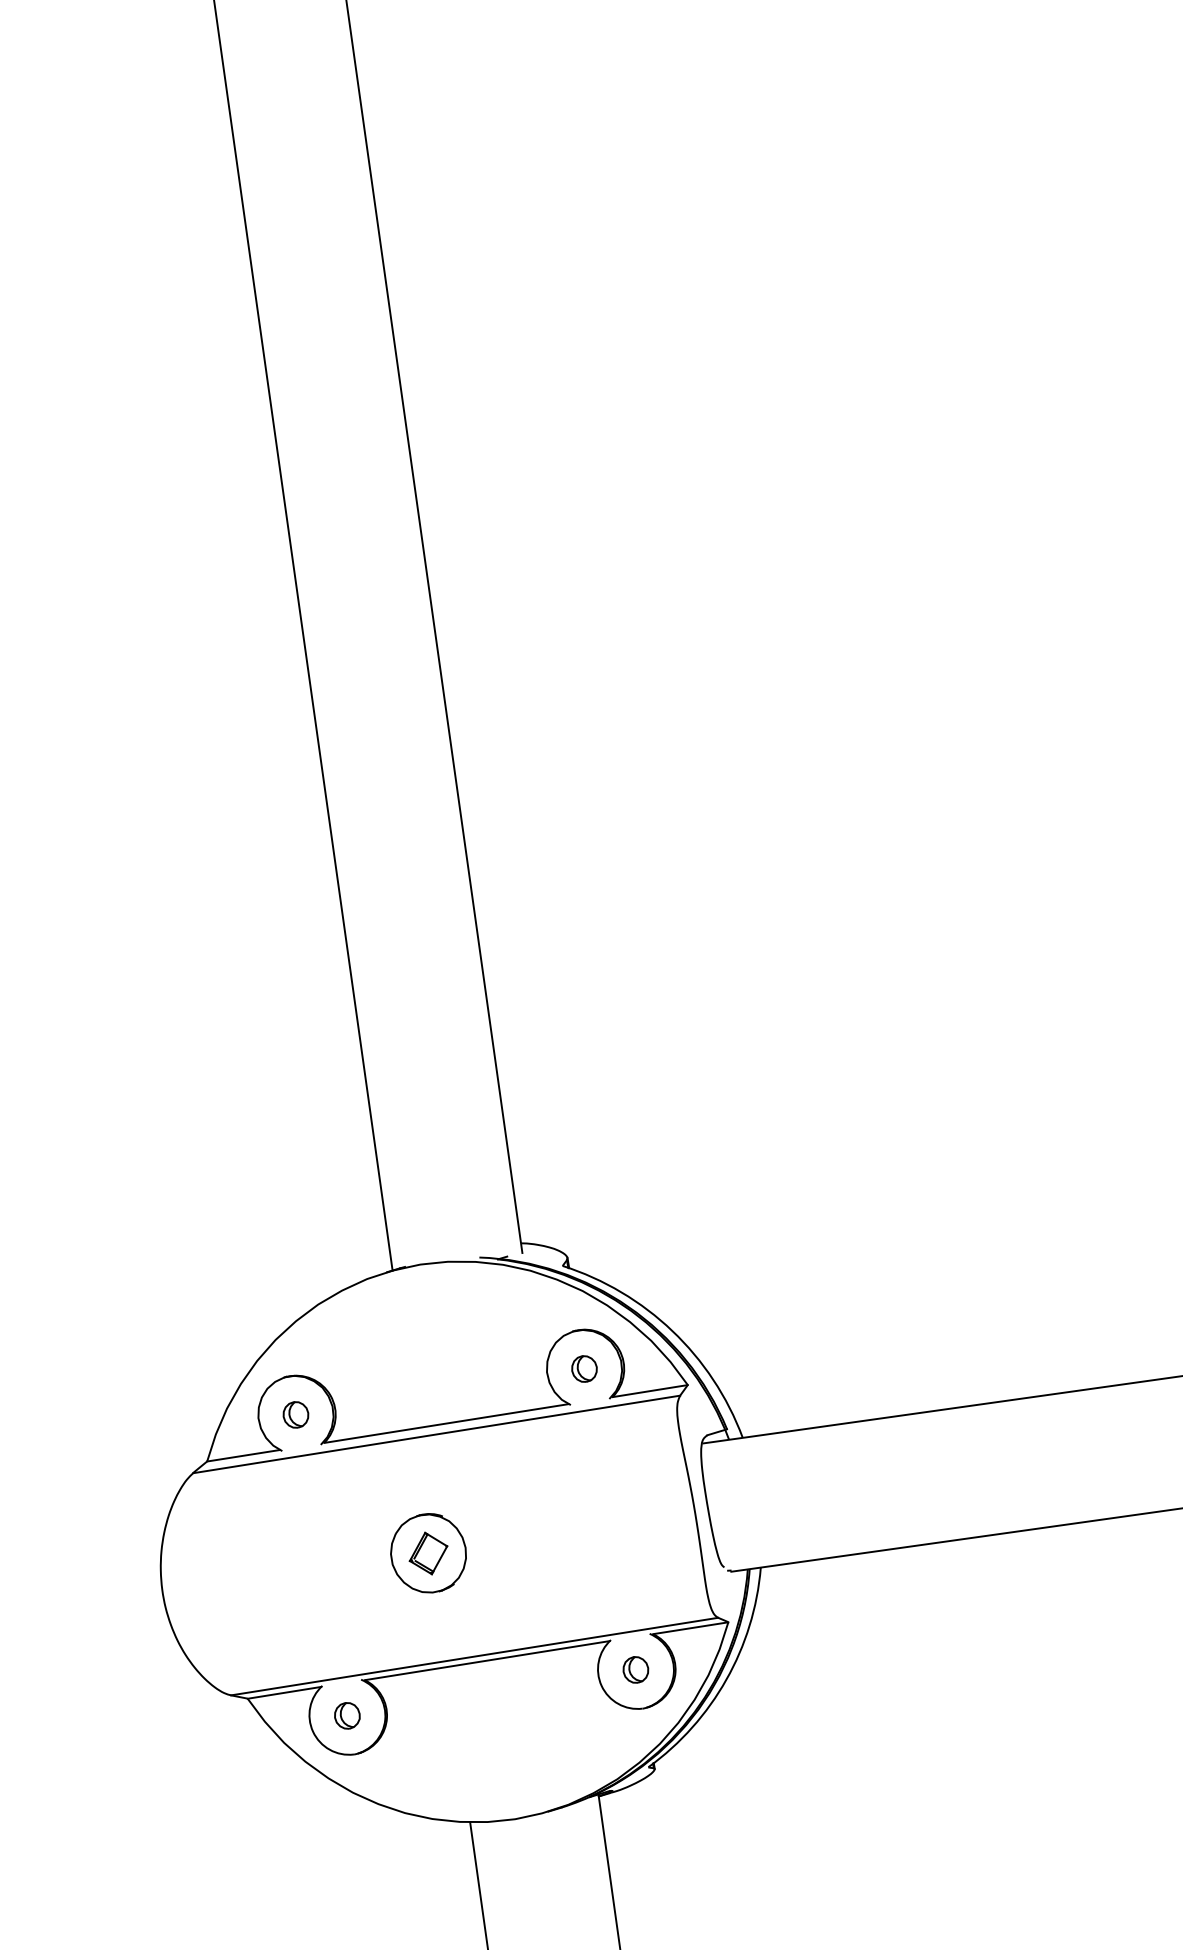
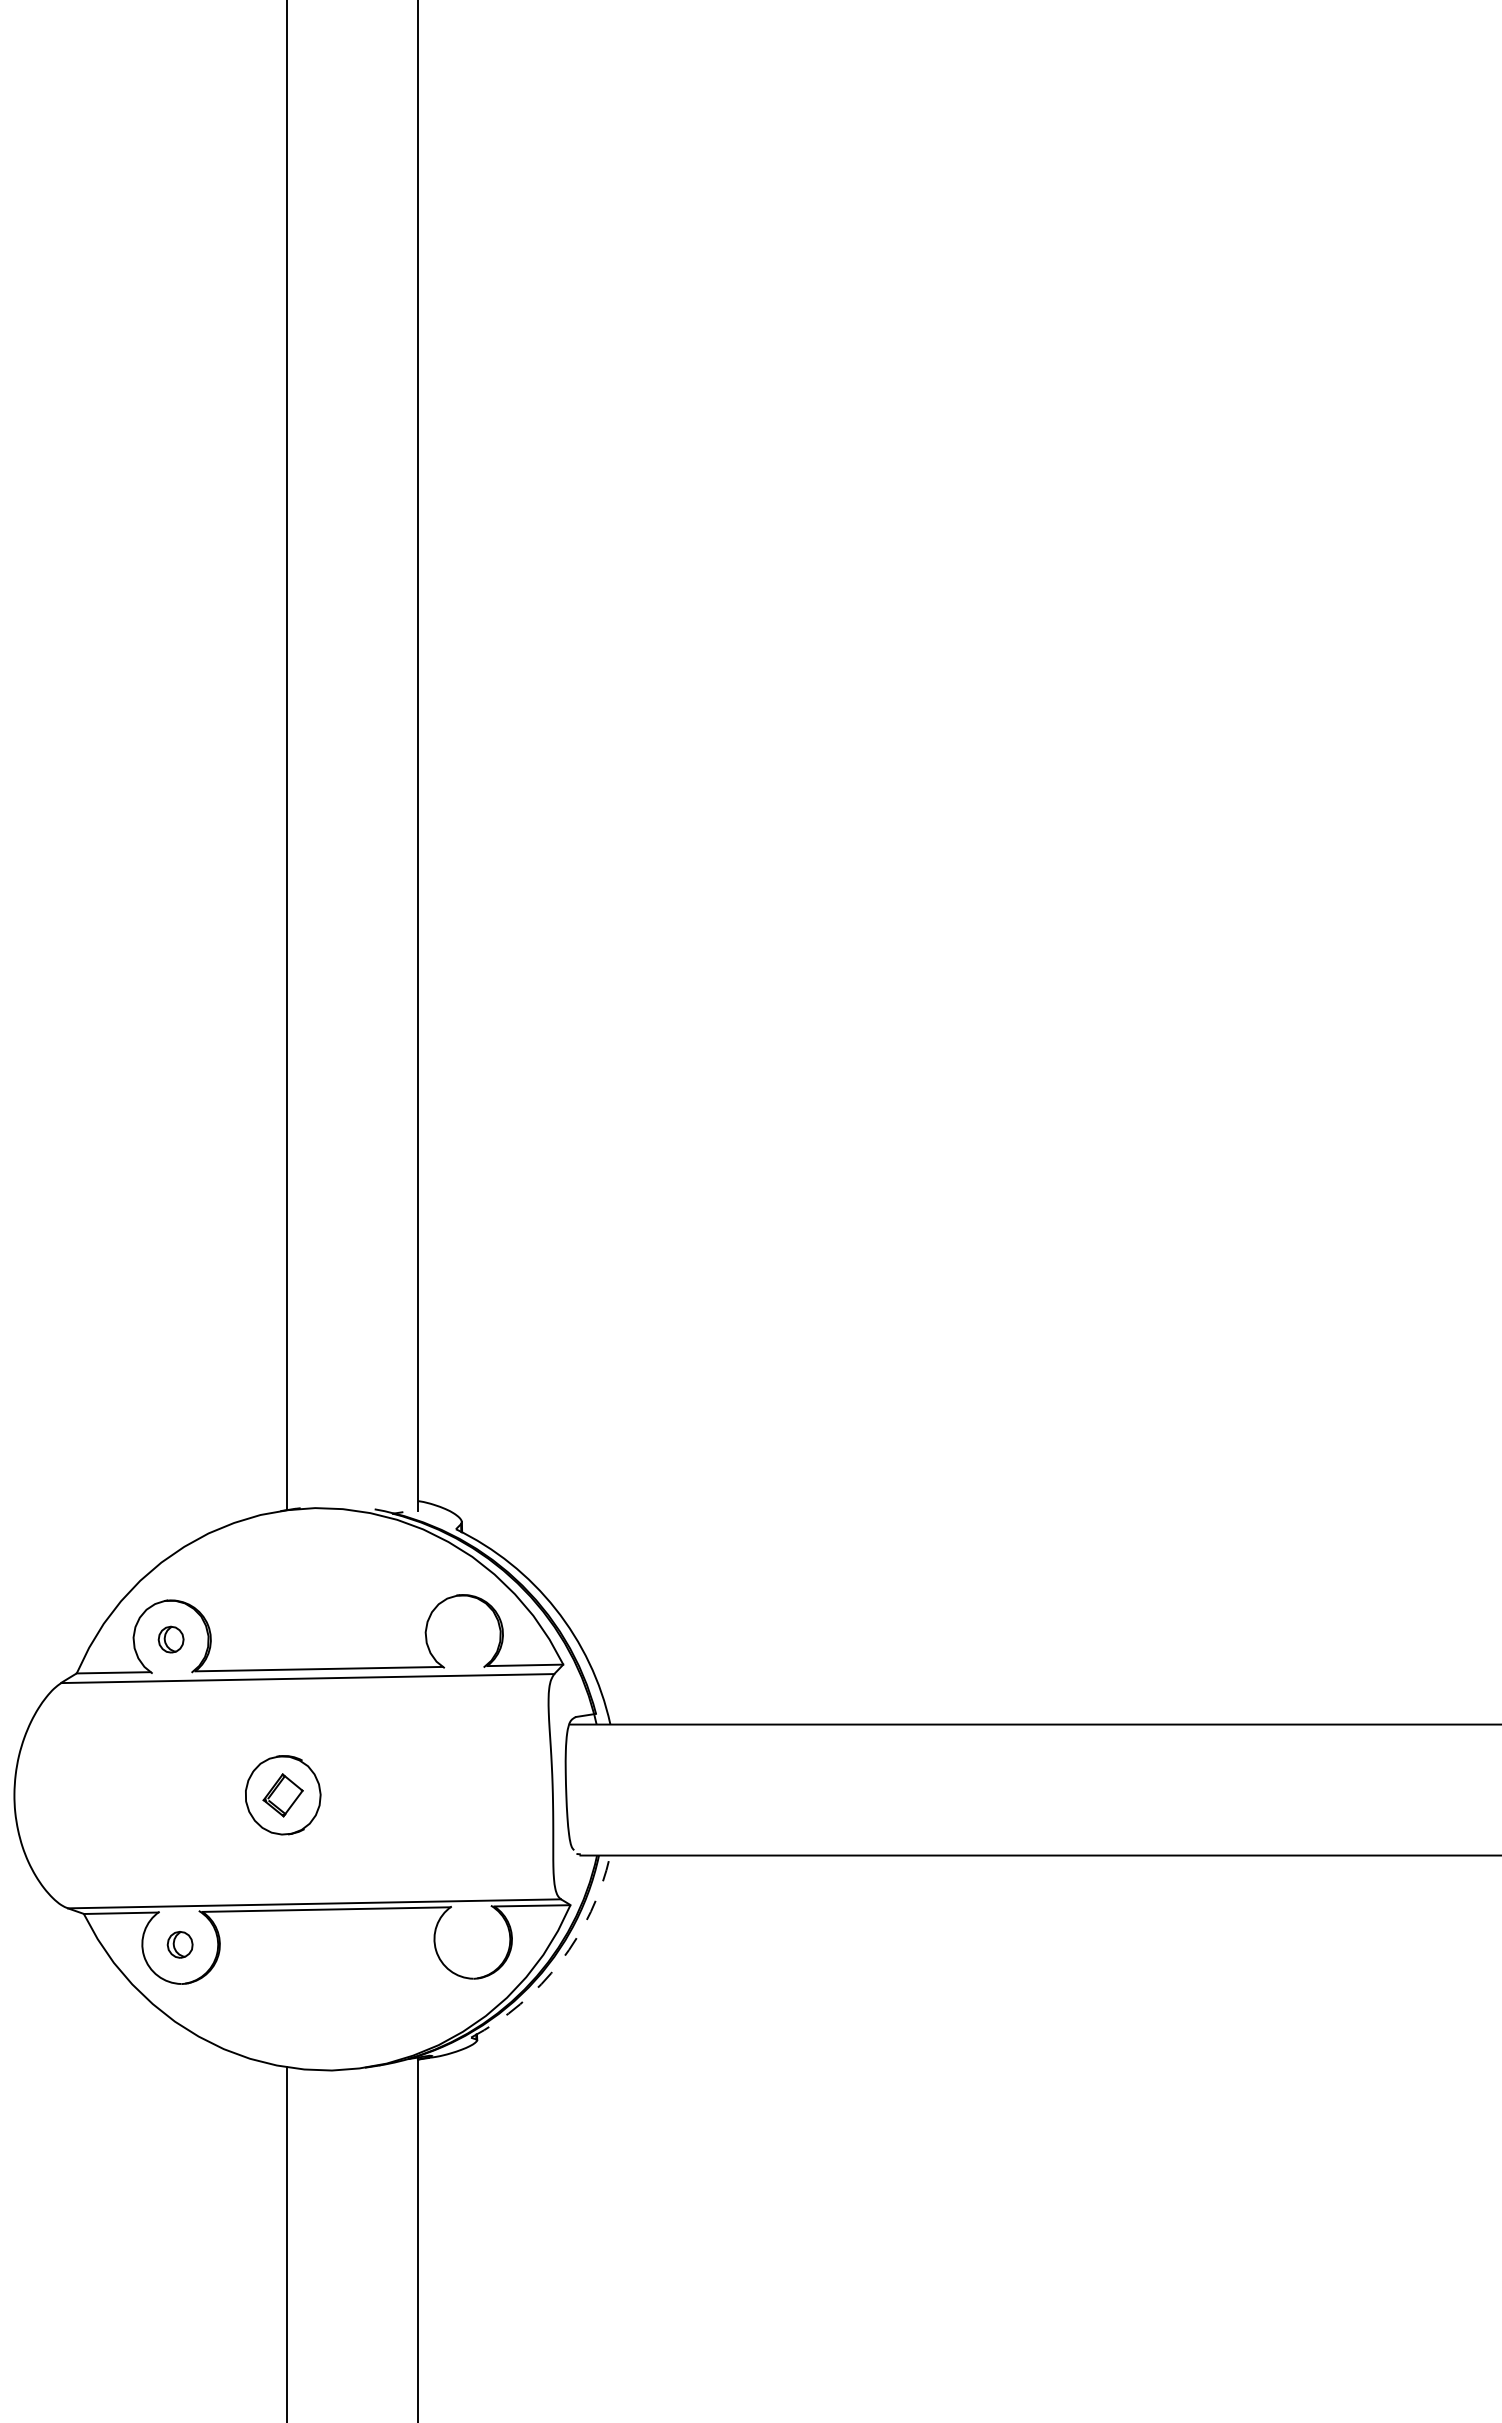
part: (584, 1369) -> (463, 1634), removed
part: (636, 1669) -> (472, 1939), removed
arc: (726, 1679) -> (560, 1961), solid -> dashed

